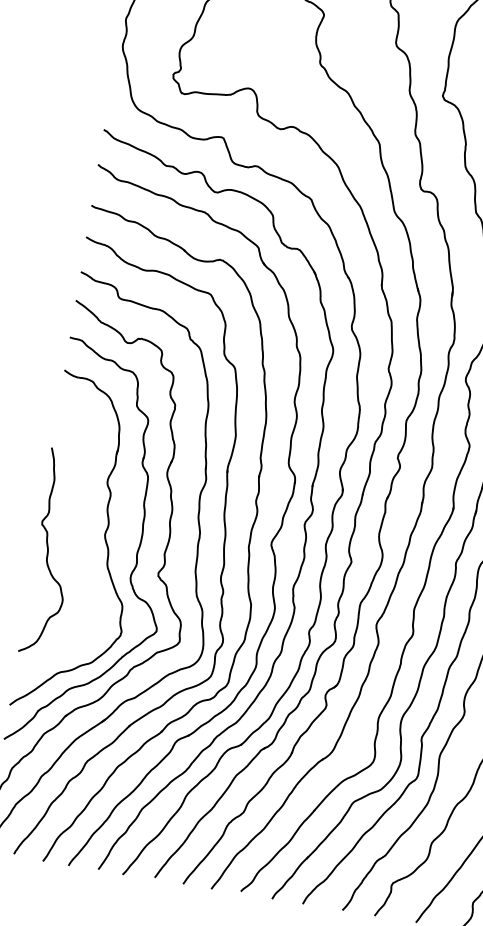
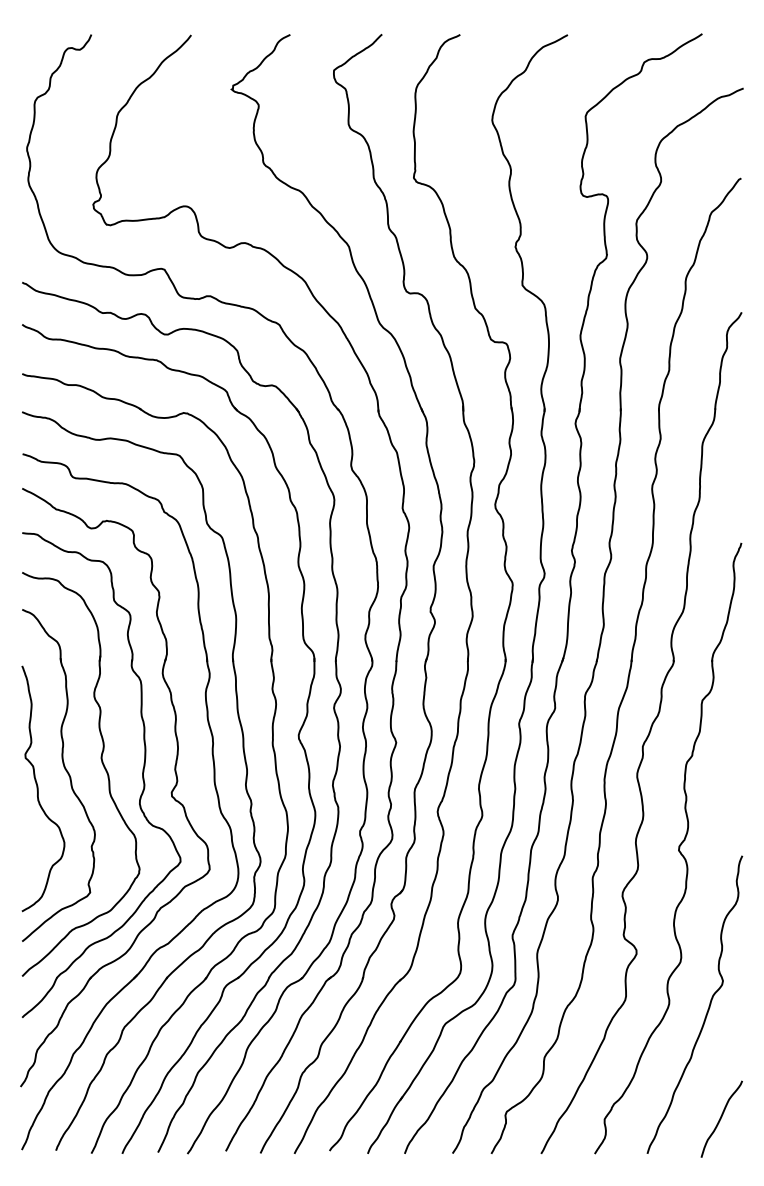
part: (72, 539) -> (64, 769), added

